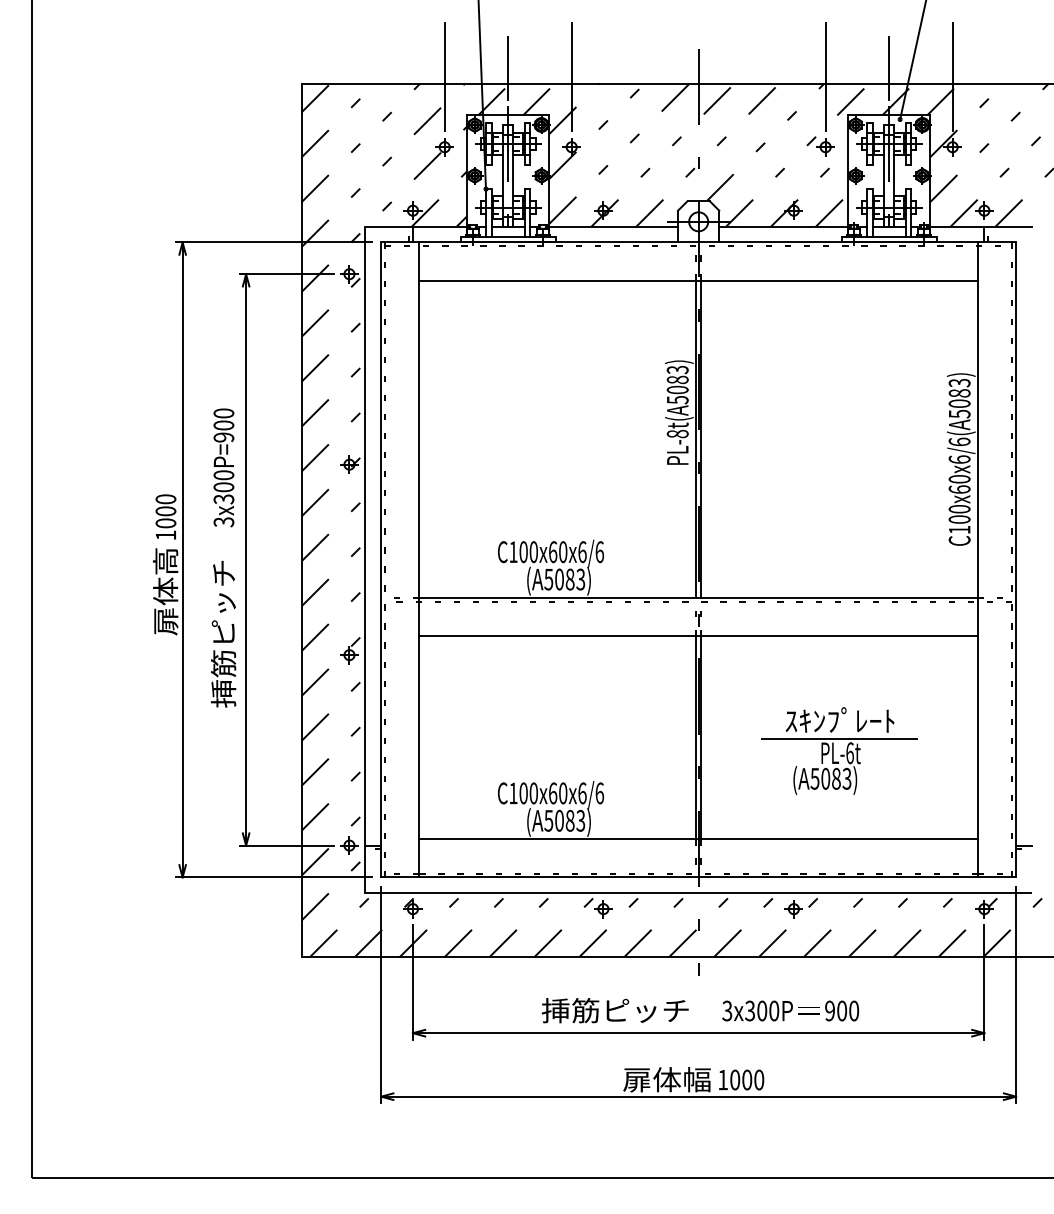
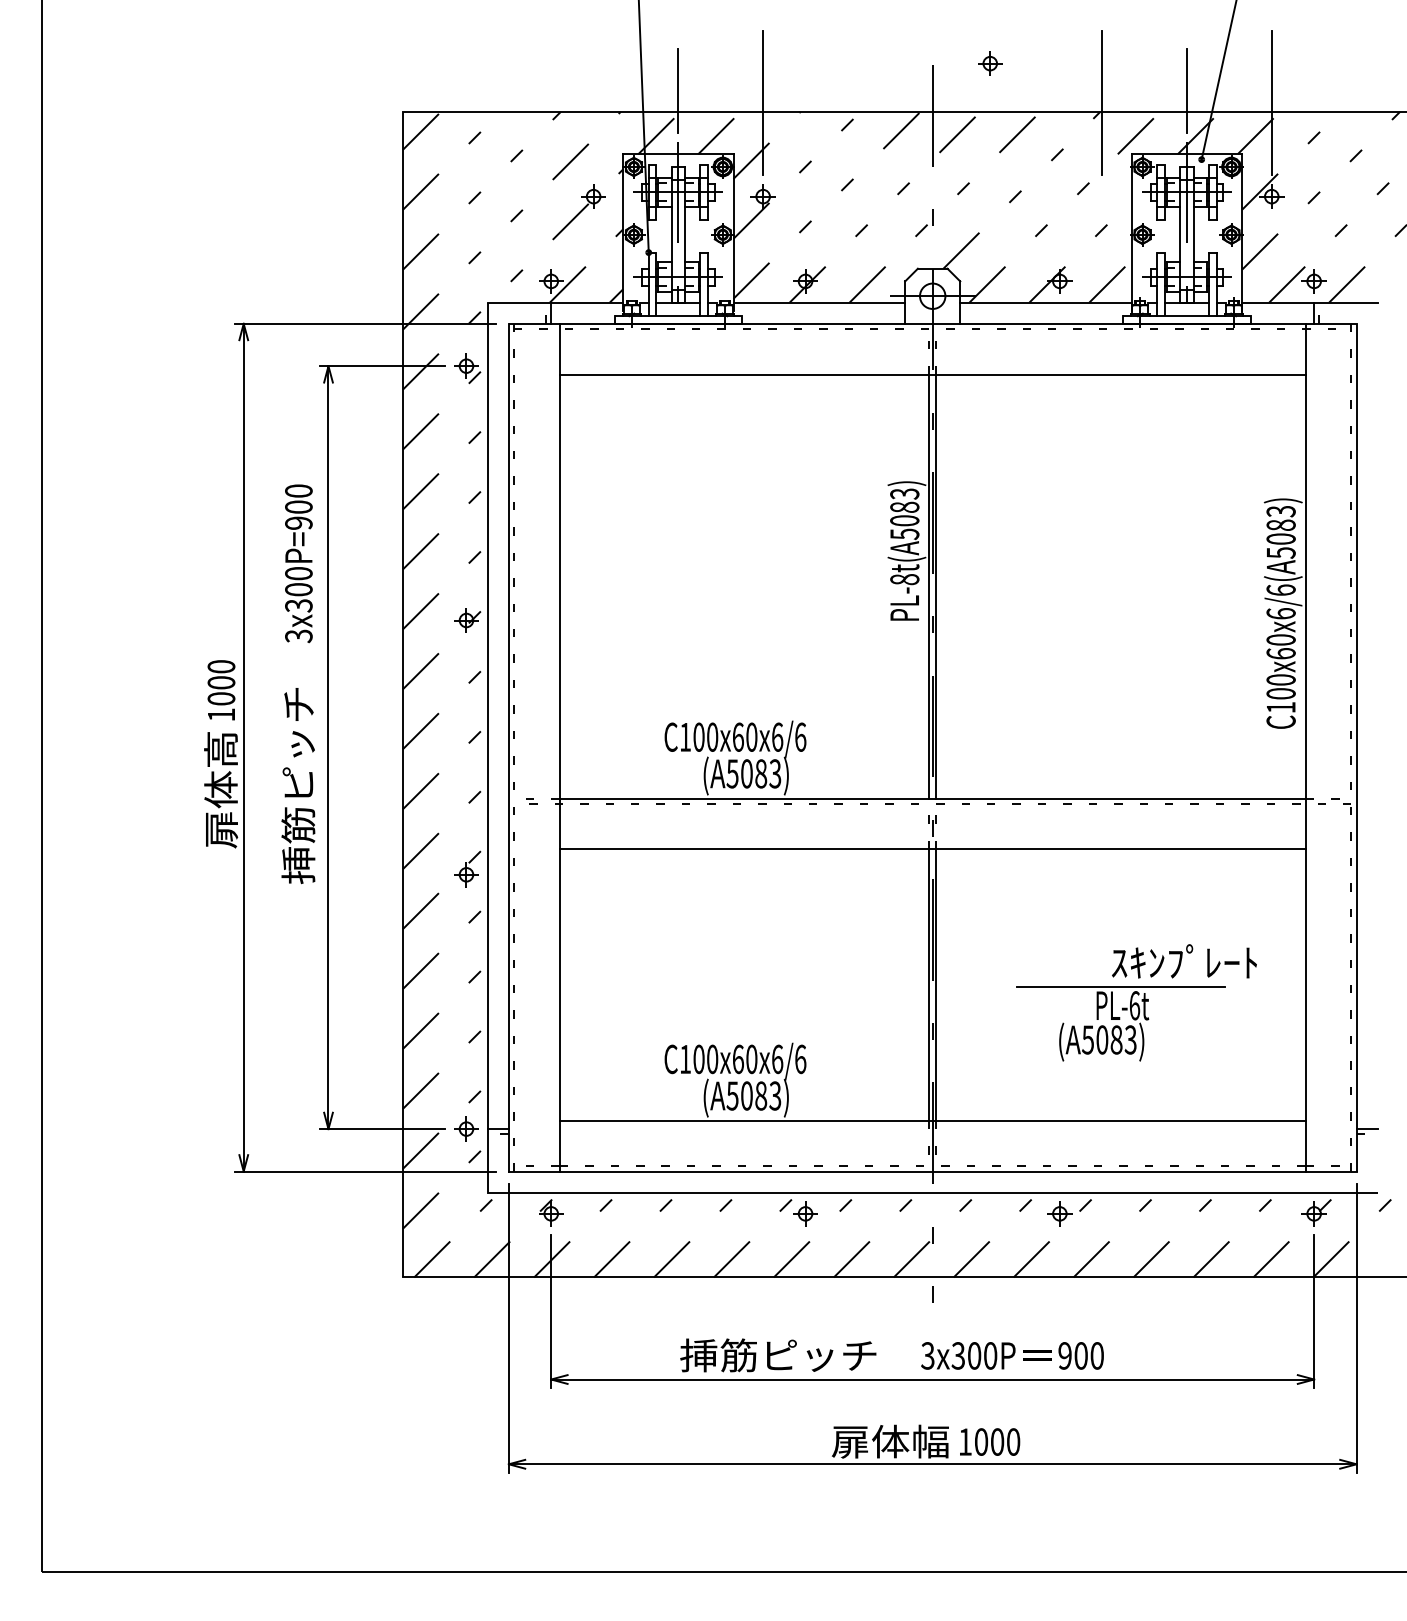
line: (444, 77) -> (593, 103), removed
part: (825, 147) -> (990, 63), moved
text: (223, 558) -> (298, 684), moved
text: (840, 720) -> (1184, 961), moved
text: (700, 1010) -> (891, 1355), moved

